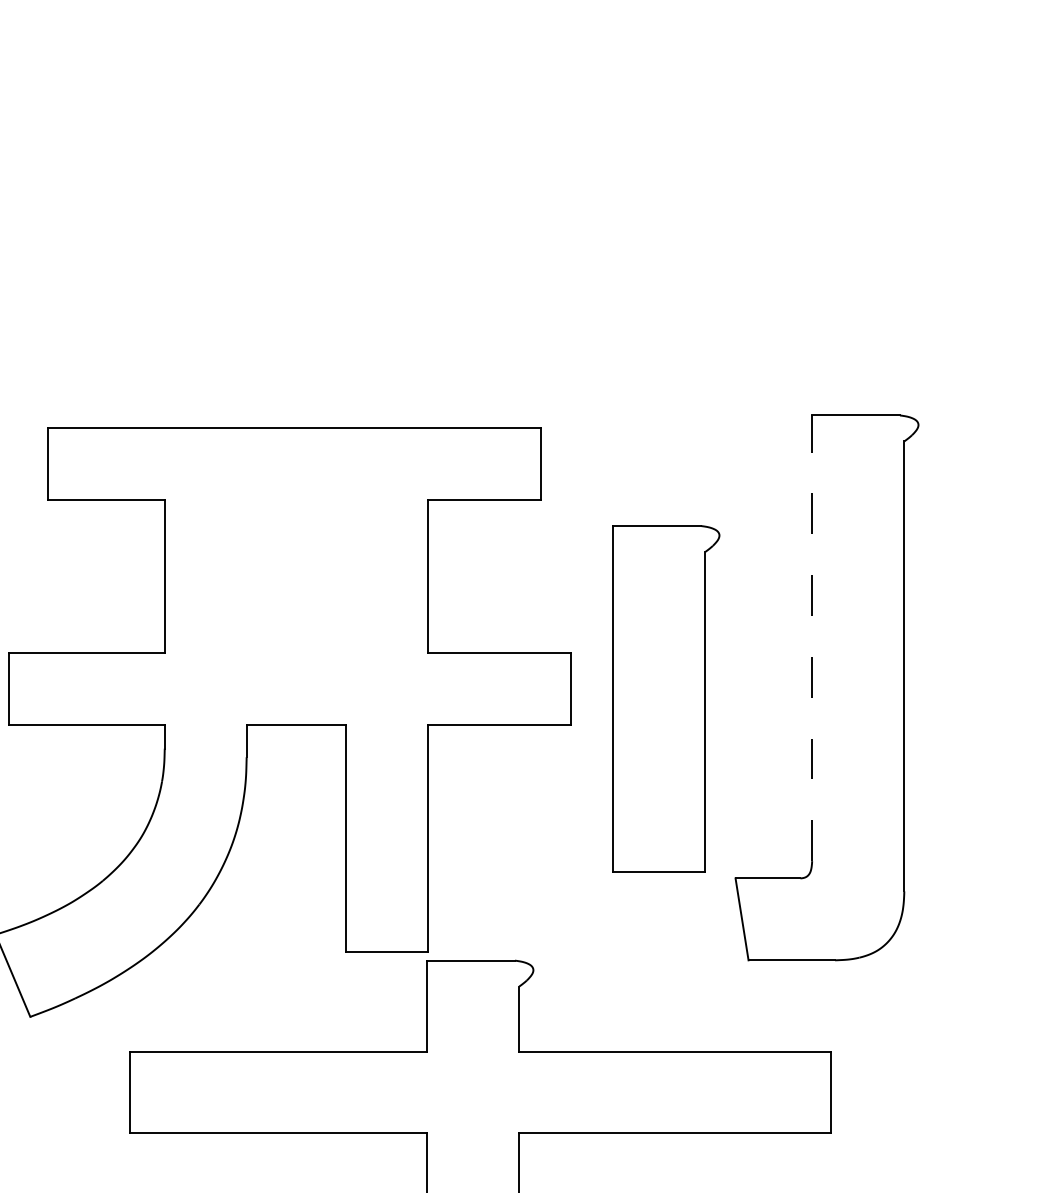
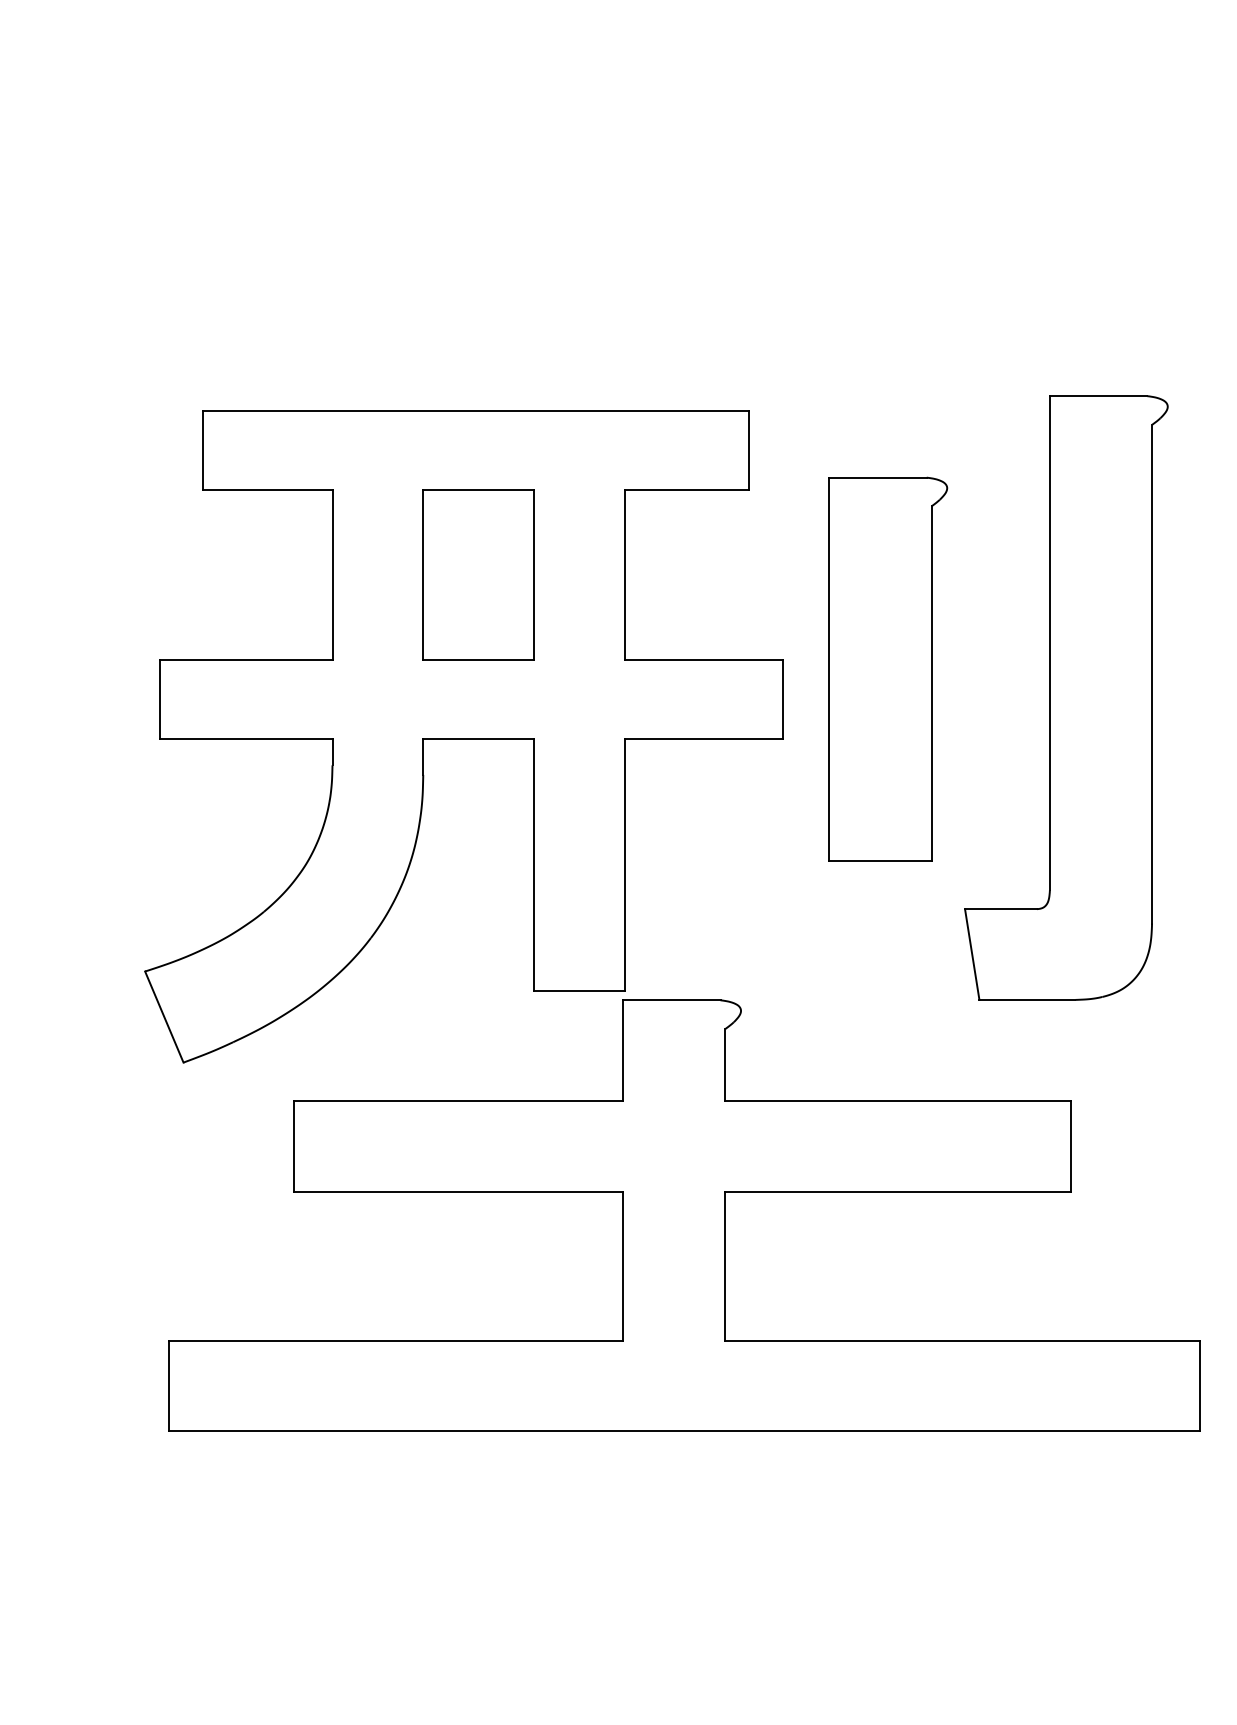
part: (296, 576) -> (478, 574), added
line: (811, 638) -> (1049, 643), dashed -> solid
part: (666, 698) -> (888, 668), moved

